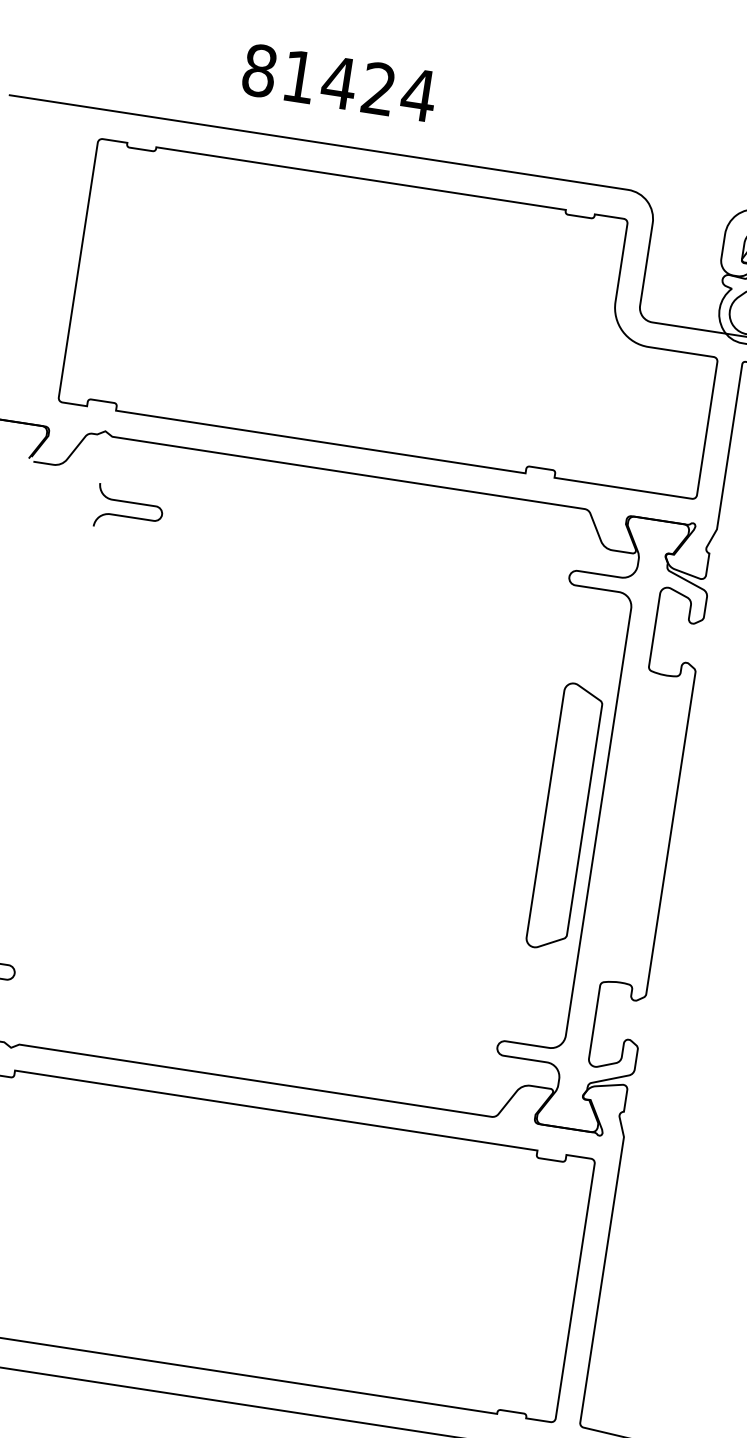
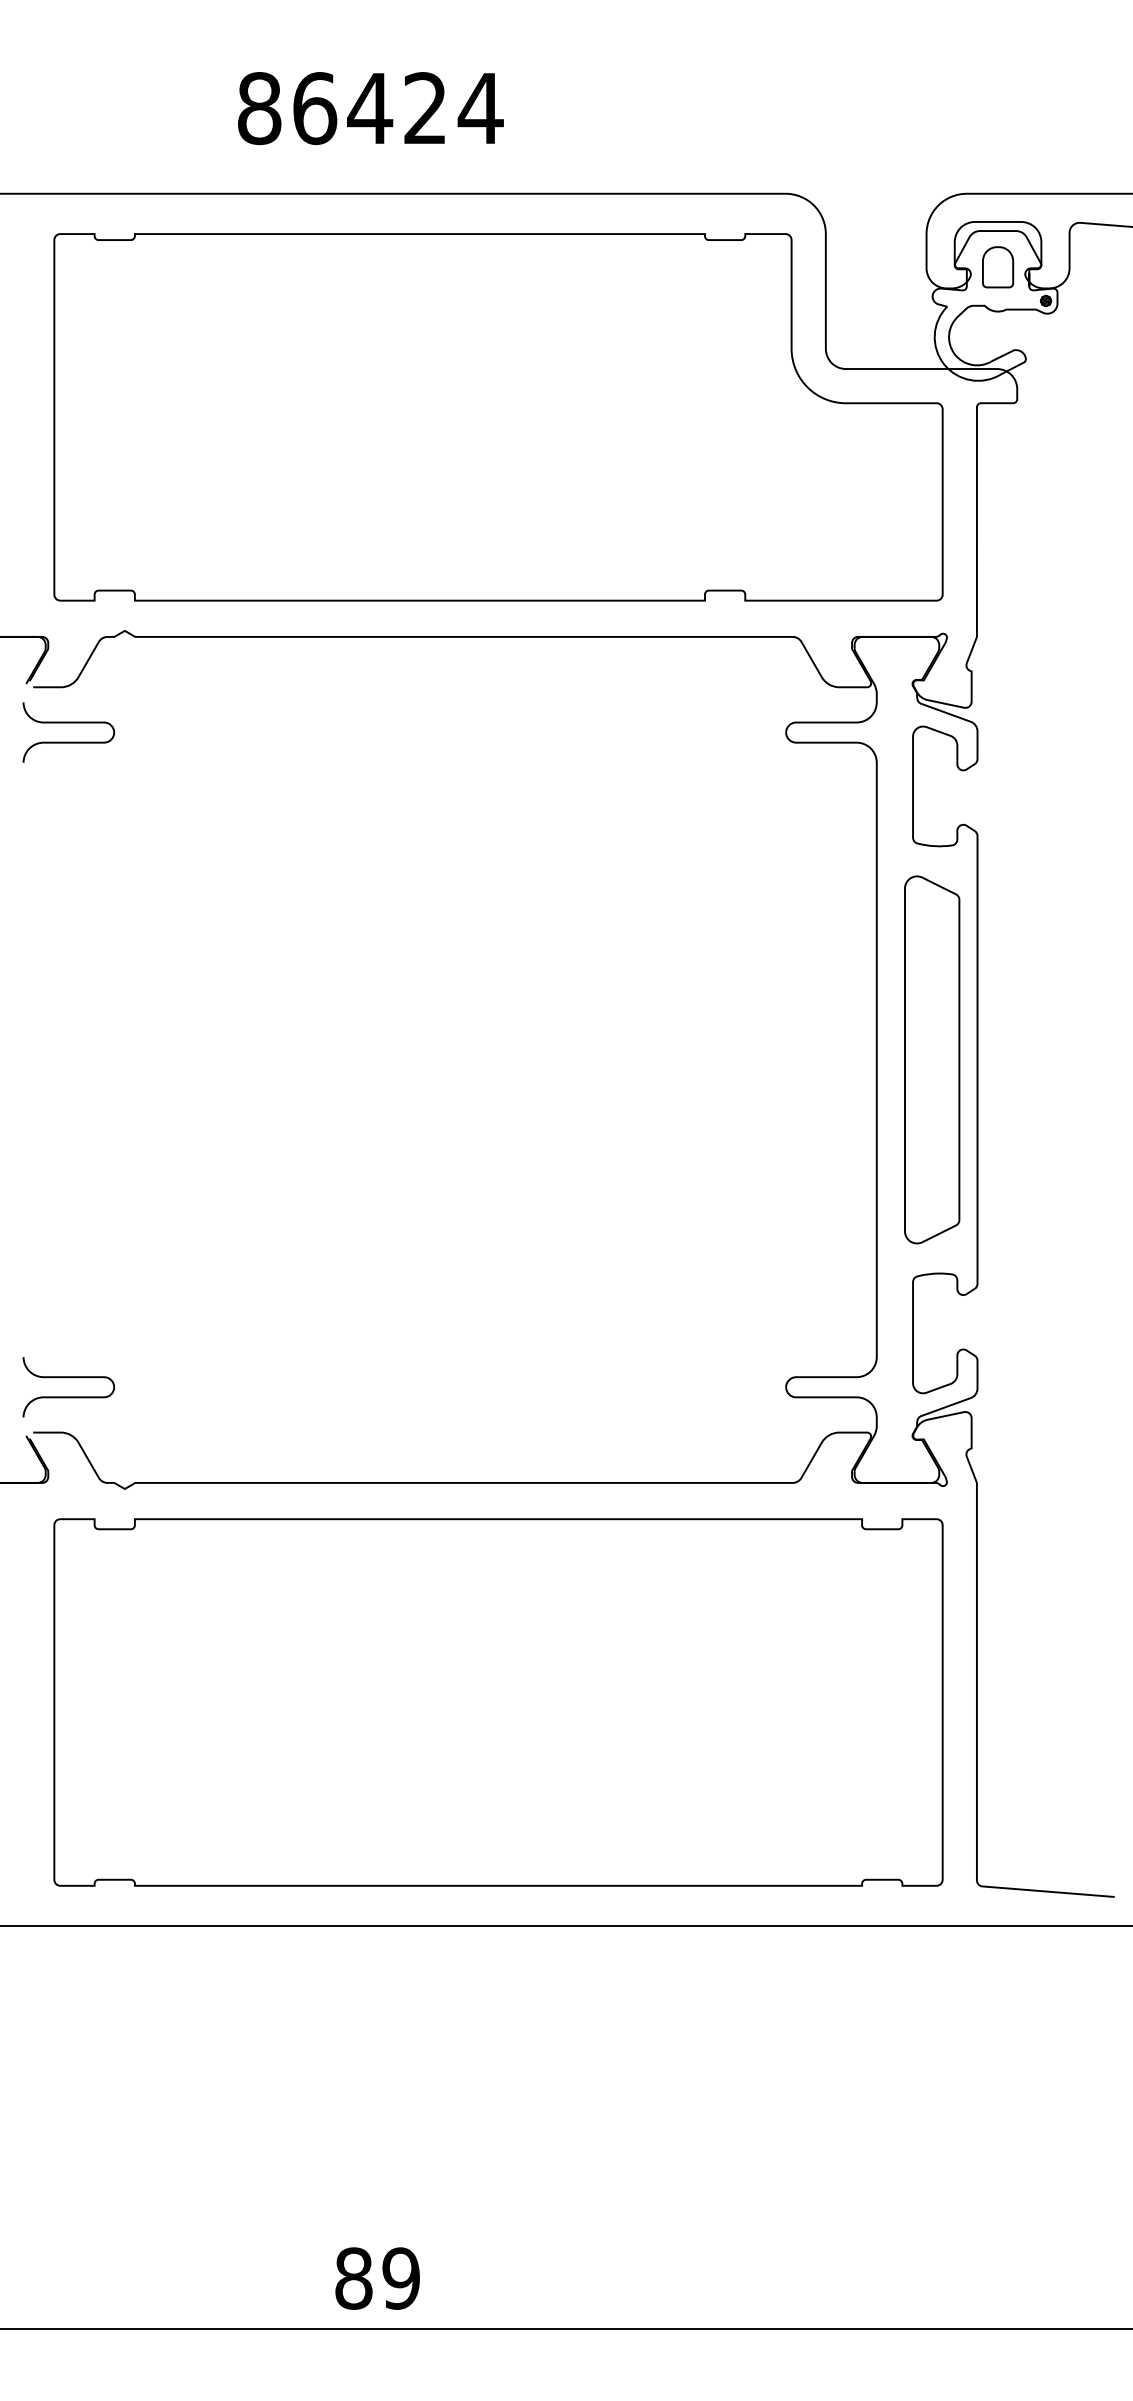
text: (299, 76) -> (315, 108), 81424 -> 86424
curve: (130, 503) -> (68, 723), moved
part: (565, 816) -> (932, 1059), moved

